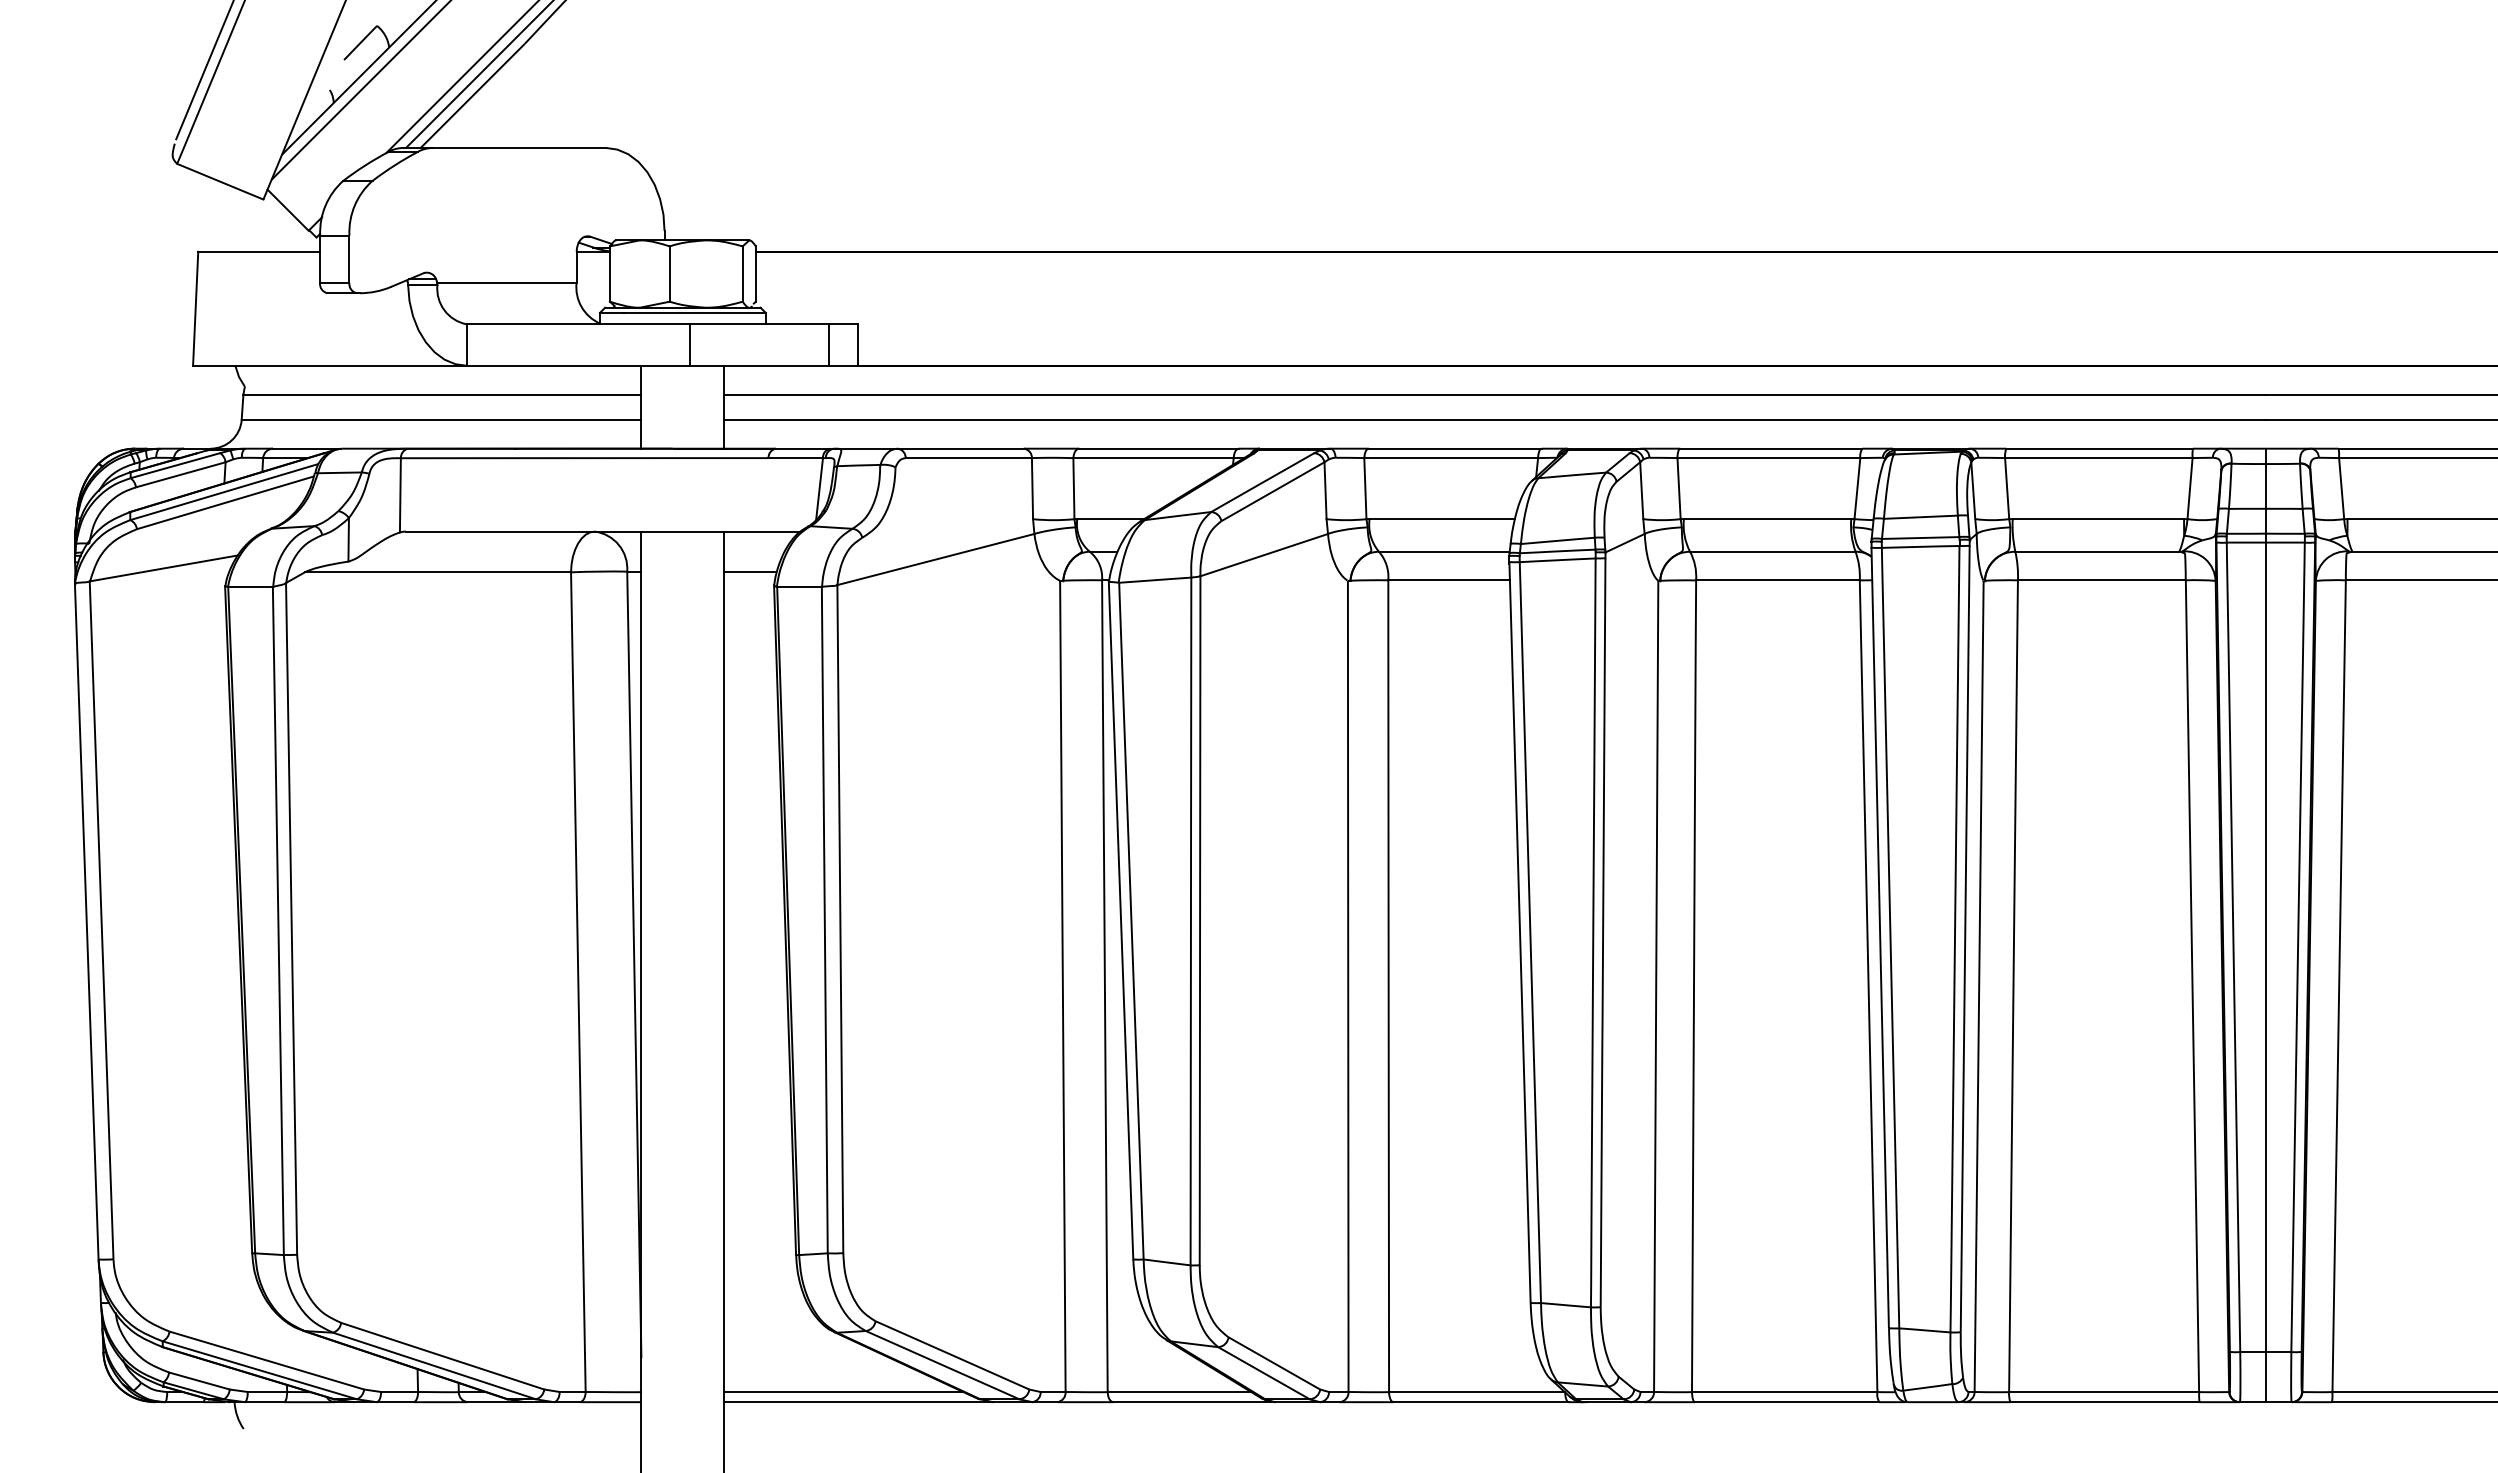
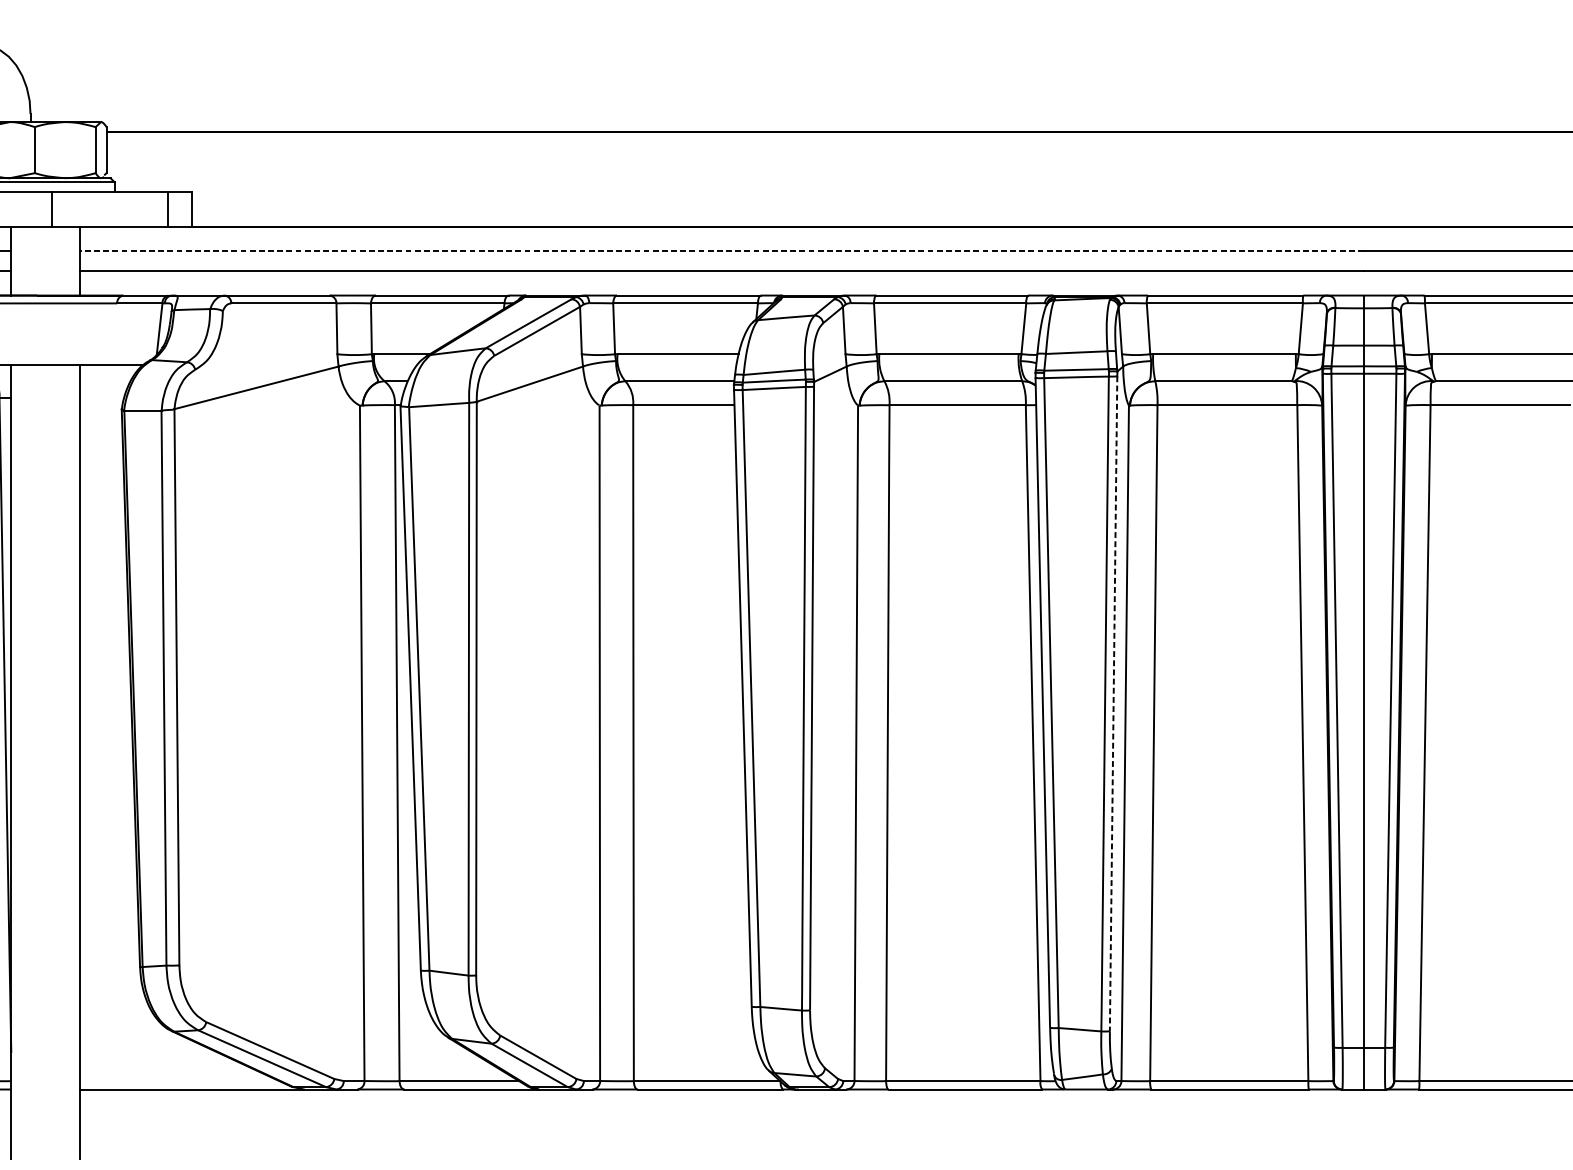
line: (1495, 394) -> (722, 250), solid -> dashed
line: (749, 571) -> (101, 397), removed
line: (1965, 939) -> (1113, 704), solid -> dashed
line: (843, 1392) -> (179, 1081), removed

